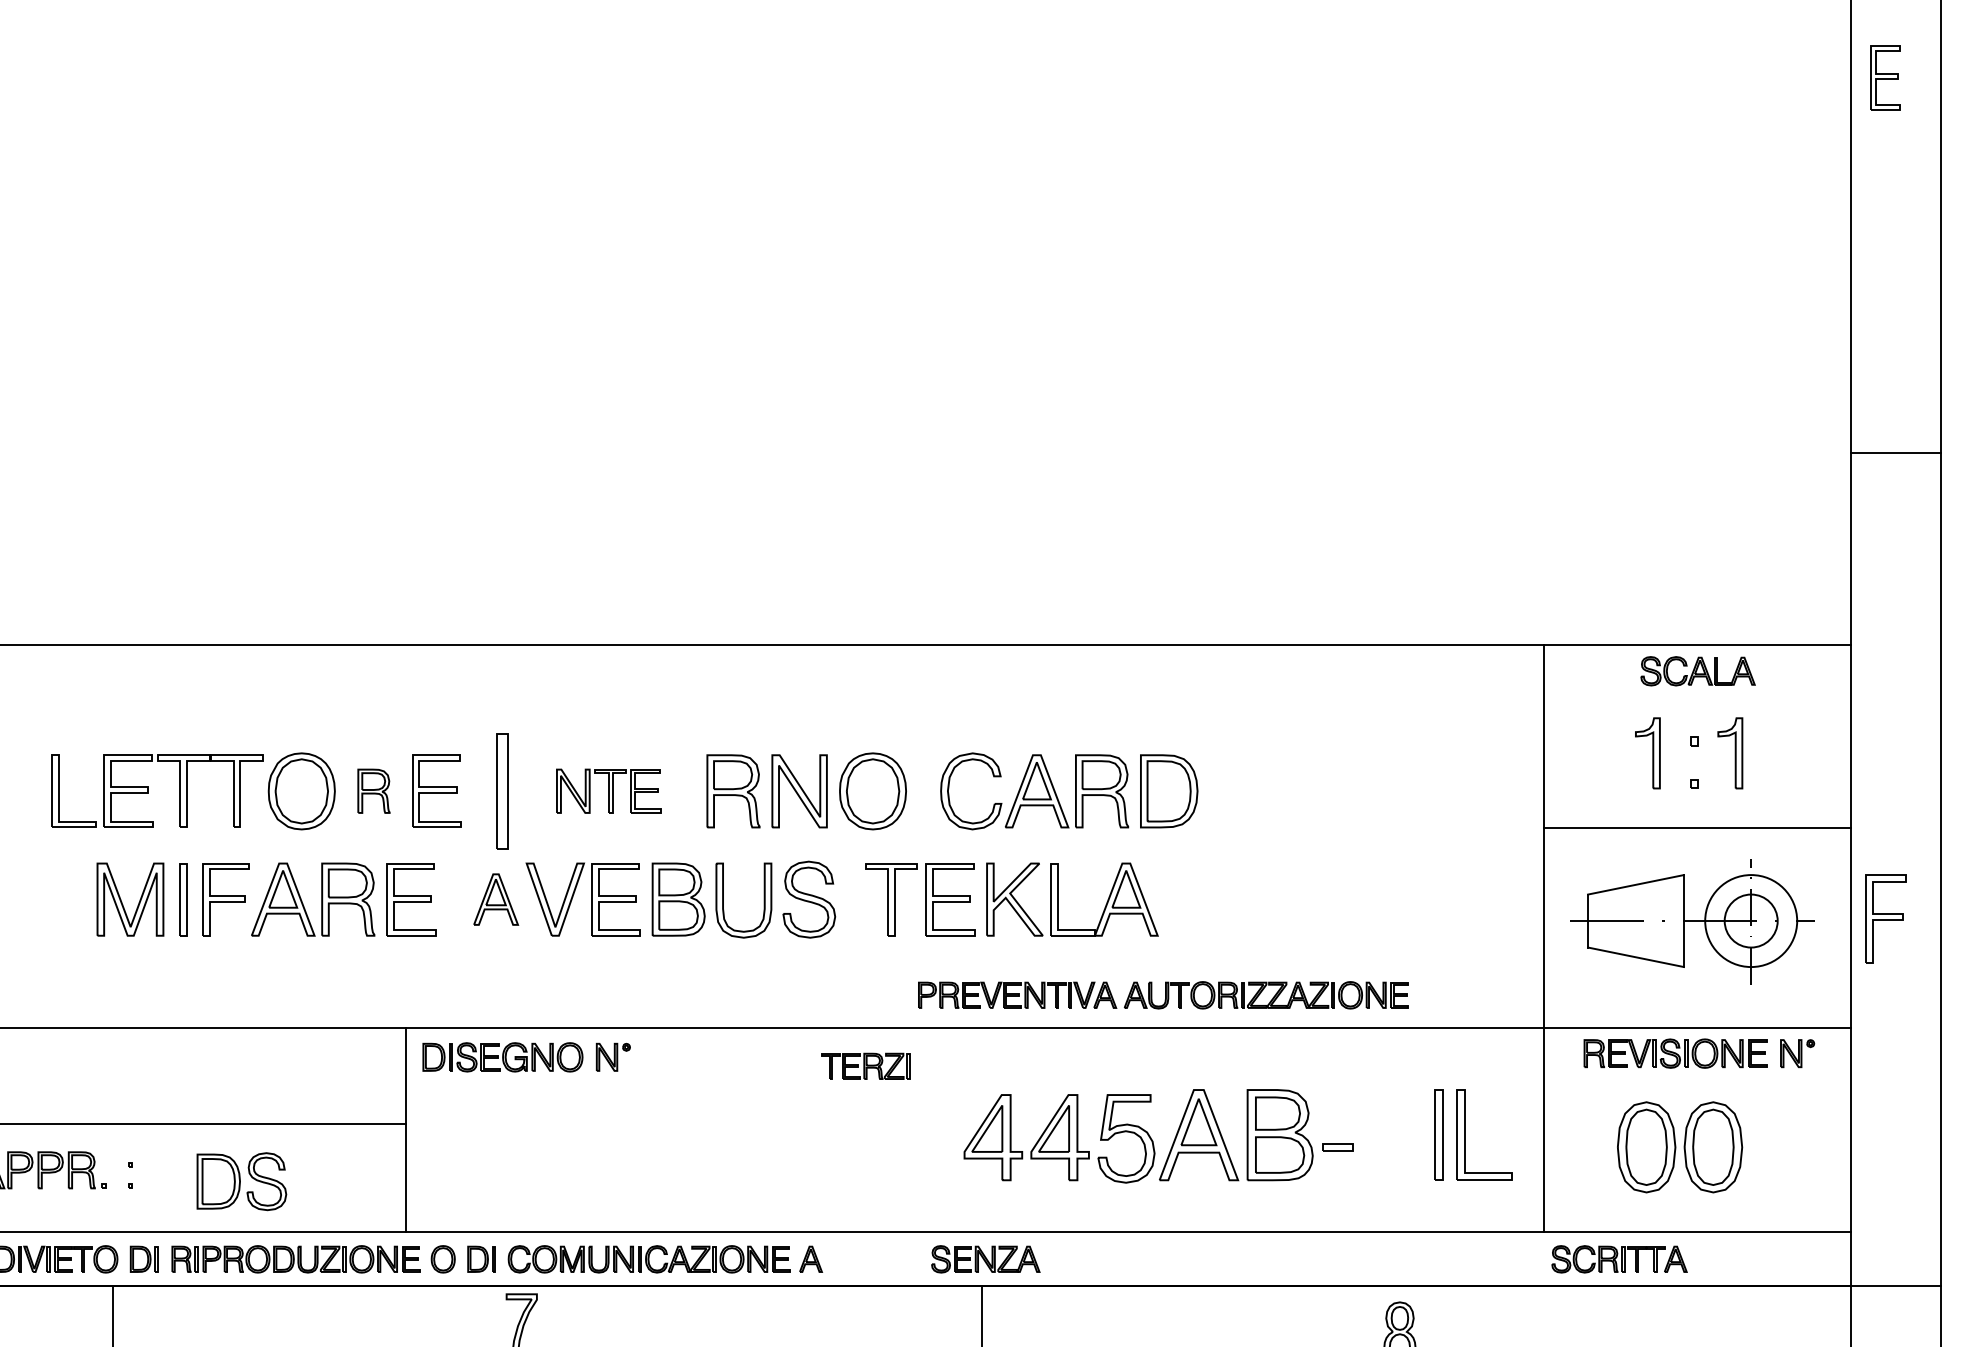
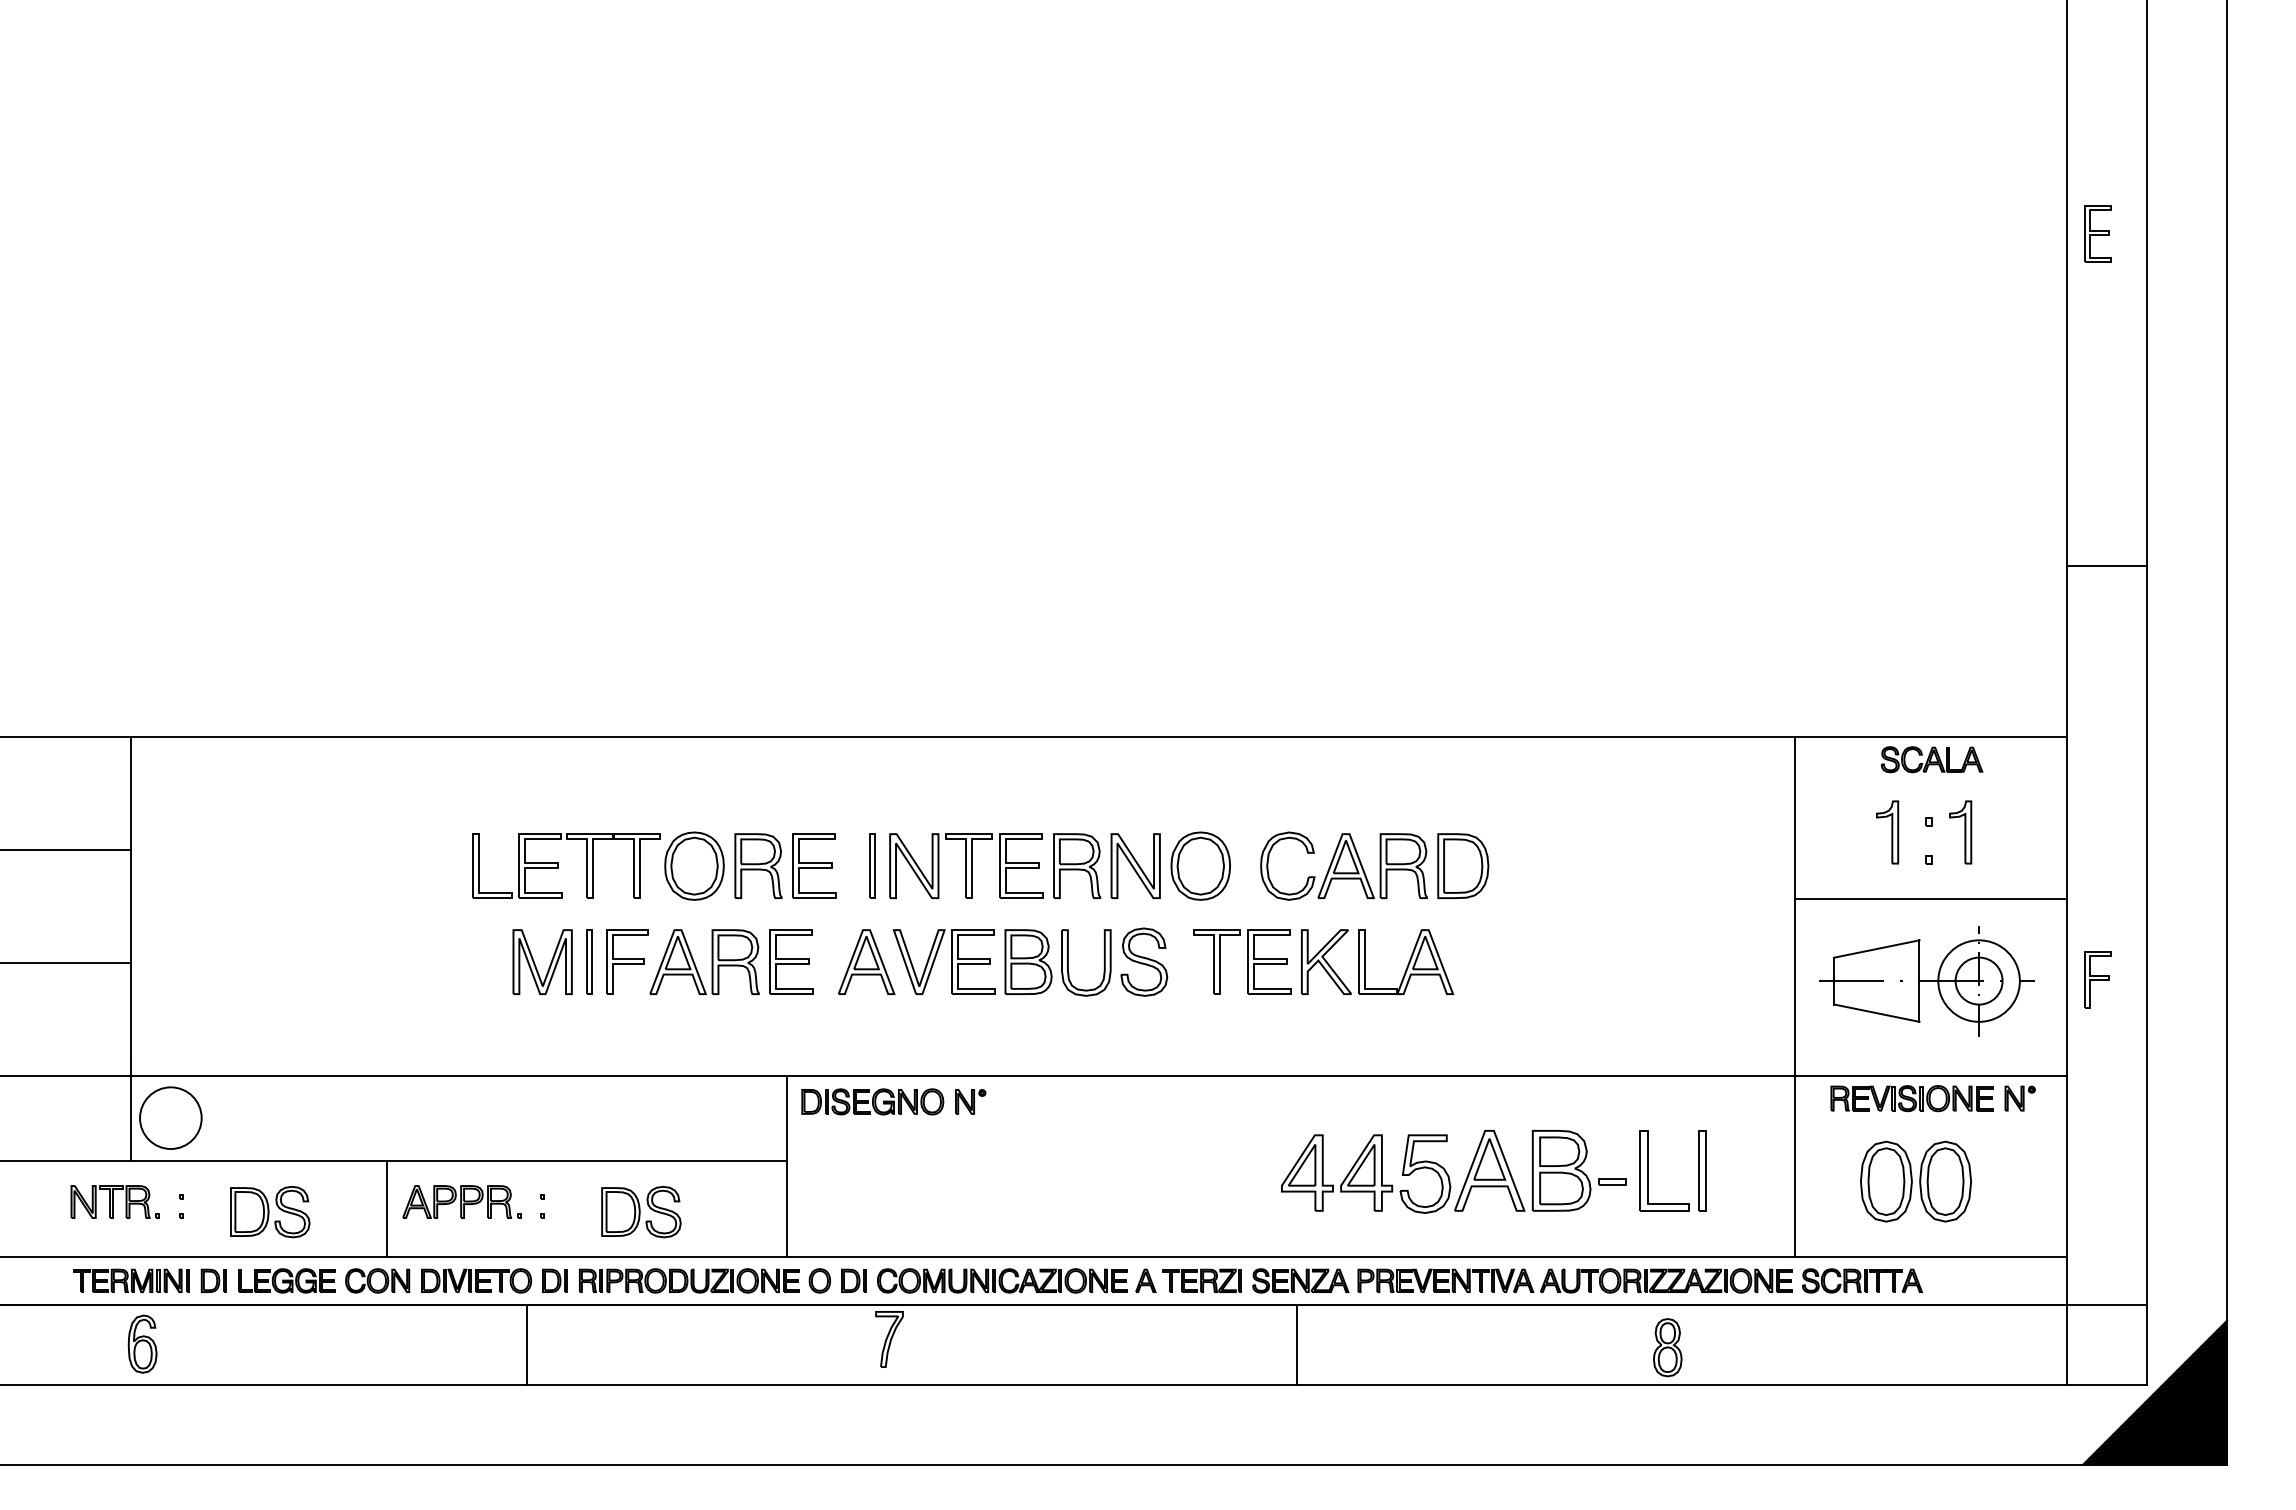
part: (373, 790) -> (758, 865), size x1.67
part: (502, 790) -> (872, 865), size x0.62
part: (608, 790) -> (966, 865), size x1.67
part: (495, 898) -> (866, 961), size x1.43
part: (1884, 919) -> (2097, 979), size x0.71
part: (1162, 994) -> (1574, 1280), moved
part: (864, 1065) -> (1201, 1280), moved
part: (1466, 1134) -> (1648, 1170), moved

